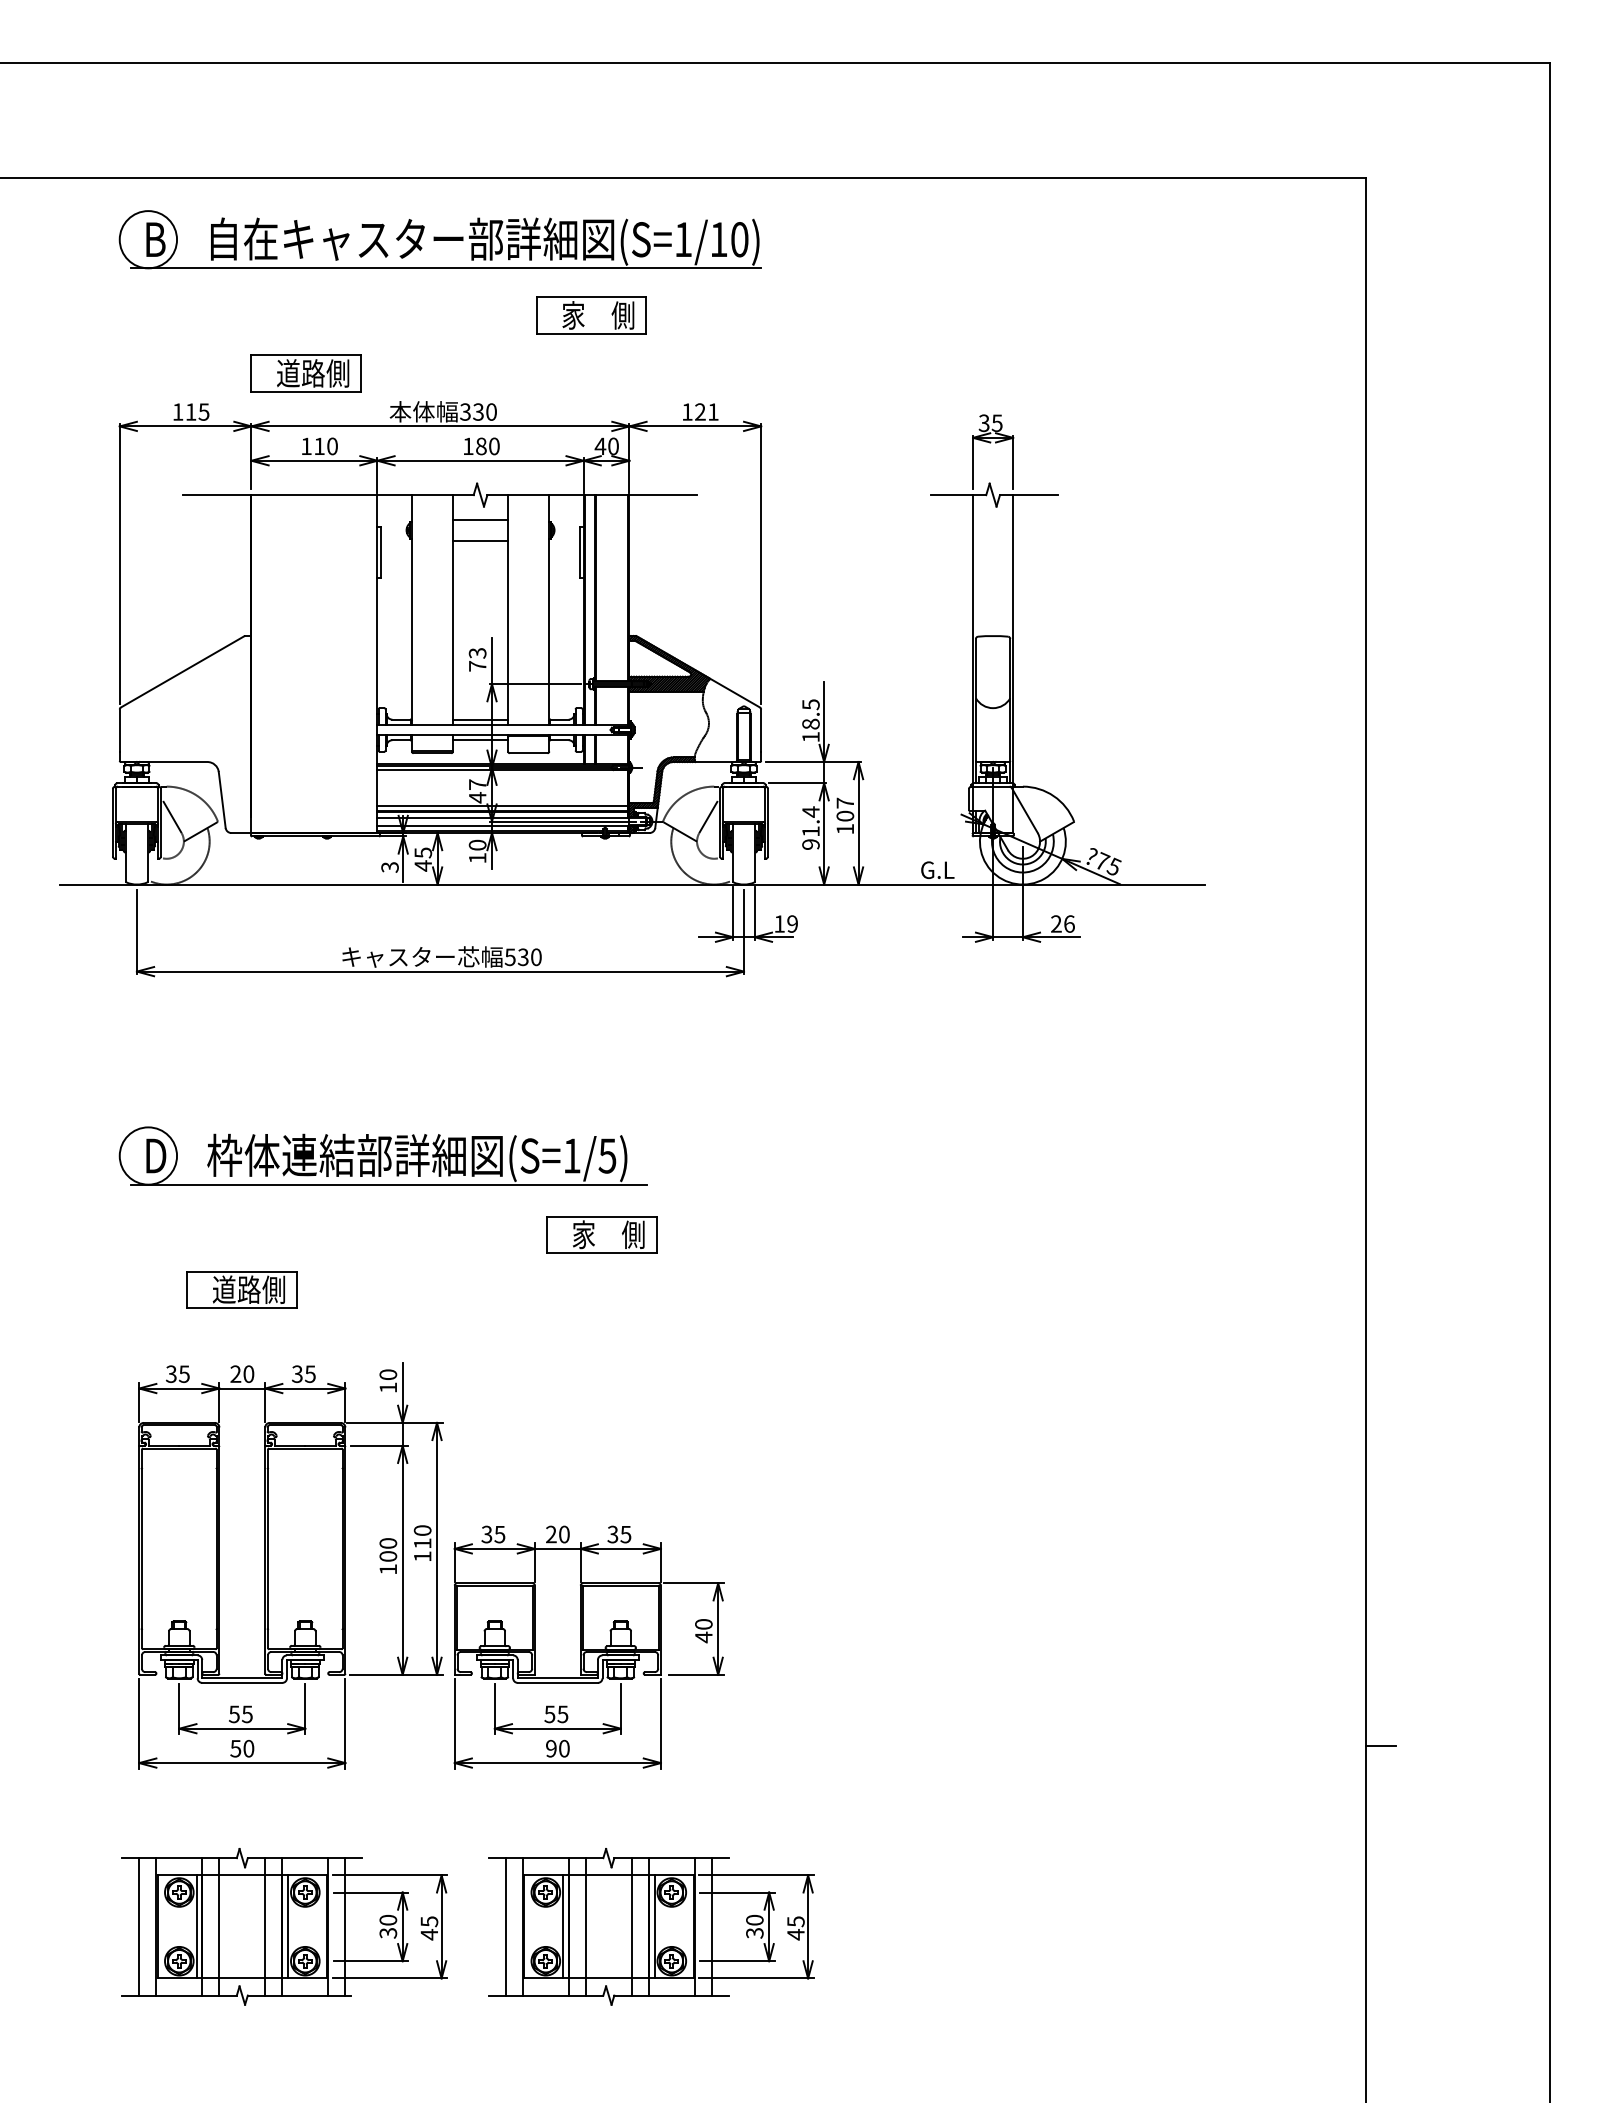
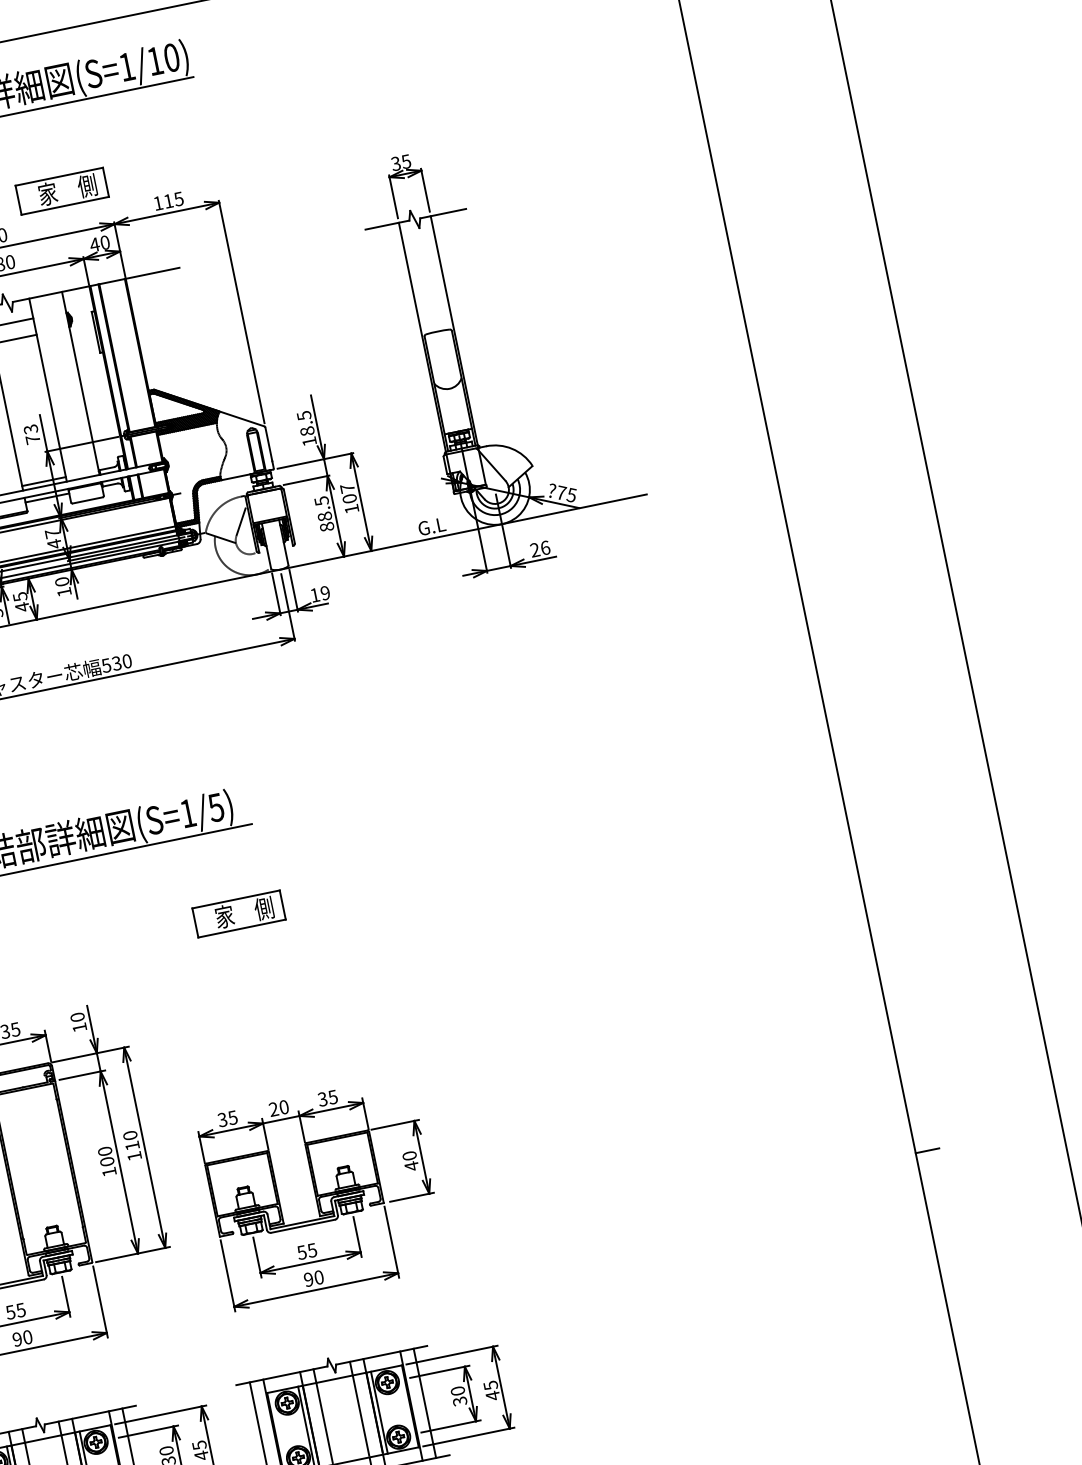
part: (591, 315) -> (62, 191), moved
text: (706, 411) -> (173, 199), 121 -> 115
text: (810, 827) -> (323, 513), 91.4 -> 88.5
part: (601, 1234) -> (238, 913), moved
part: (588, 1647) -> (321, 1193), moved
text: (235, 1748) -> (17, 1339), 50 -> 90

